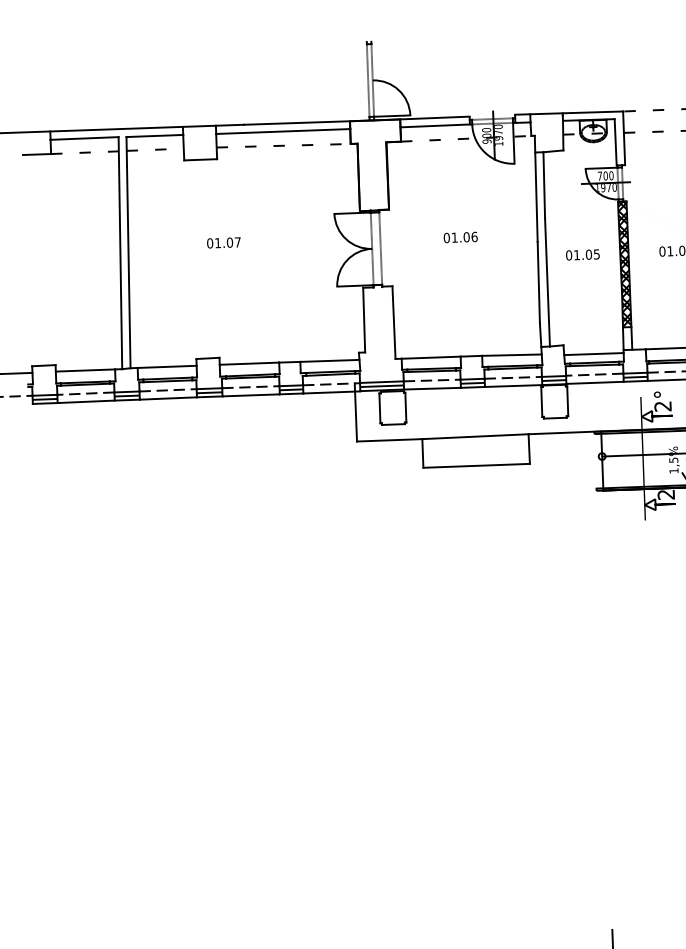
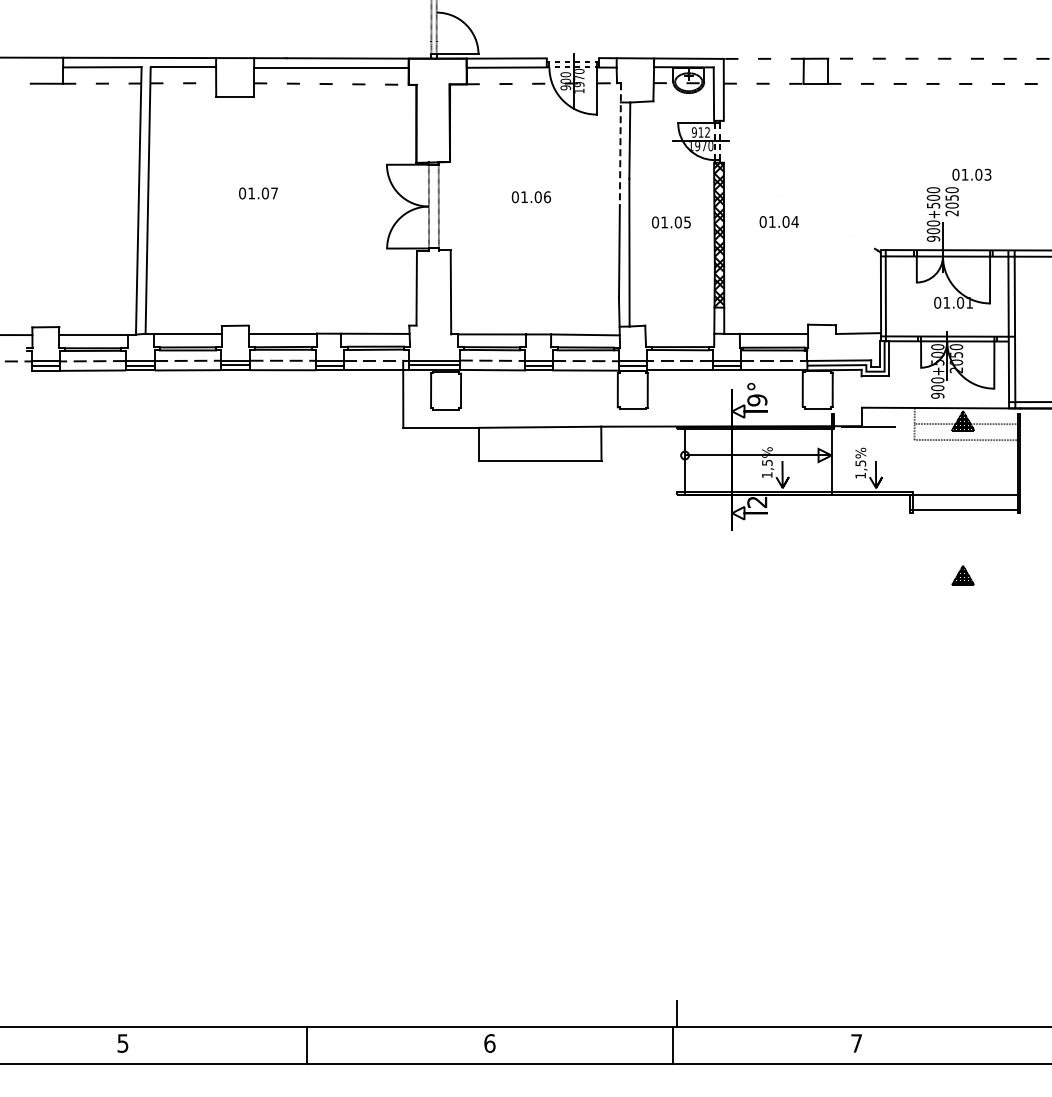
text: (605, 176) -> (700, 132), 700 -> 912
line: (536, 188) -> (620, 144), solid -> dashed
line: (593, 354) -> (679, 337), removed
text: (663, 406) -> (757, 400), 2° -> 9°

